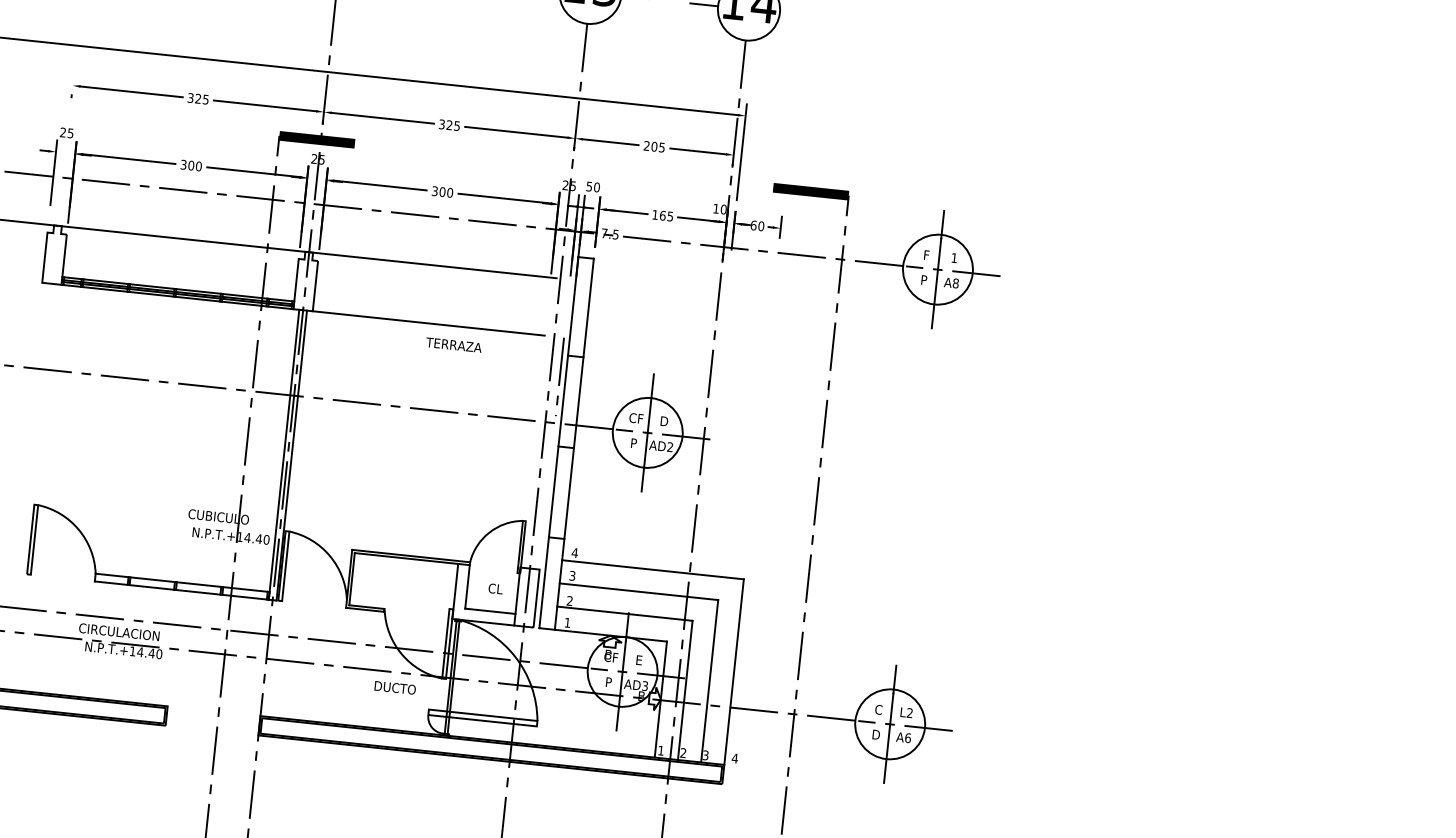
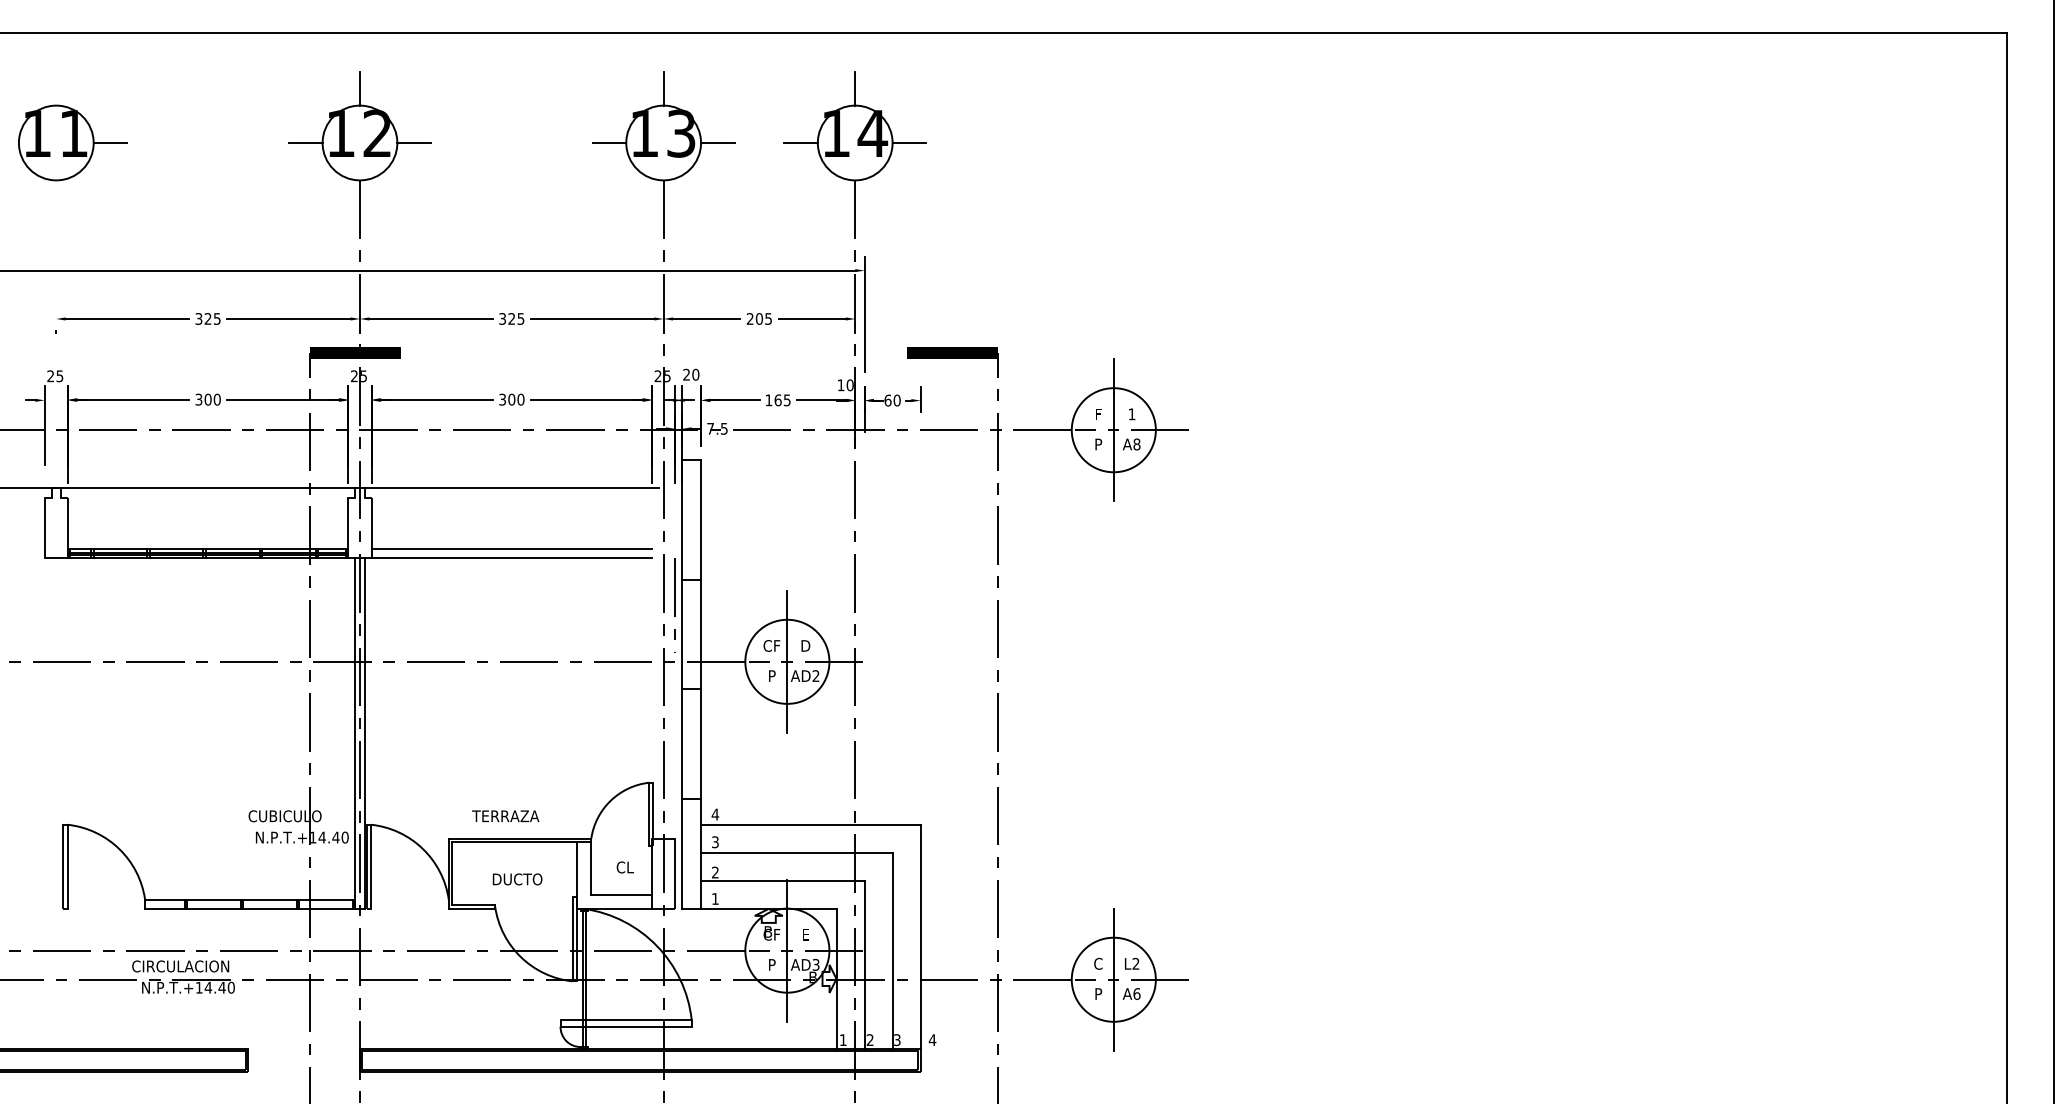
line: (793, 14) -> (909, 143), added
text: (589, 186) -> (686, 374), 50 -> 20
line: (429, 315) -> (511, 549), added
text: (453, 345) -> (505, 816), moved
text: (395, 687) -> (517, 879), moved
text: (876, 734) -> (1098, 993), D -> P

